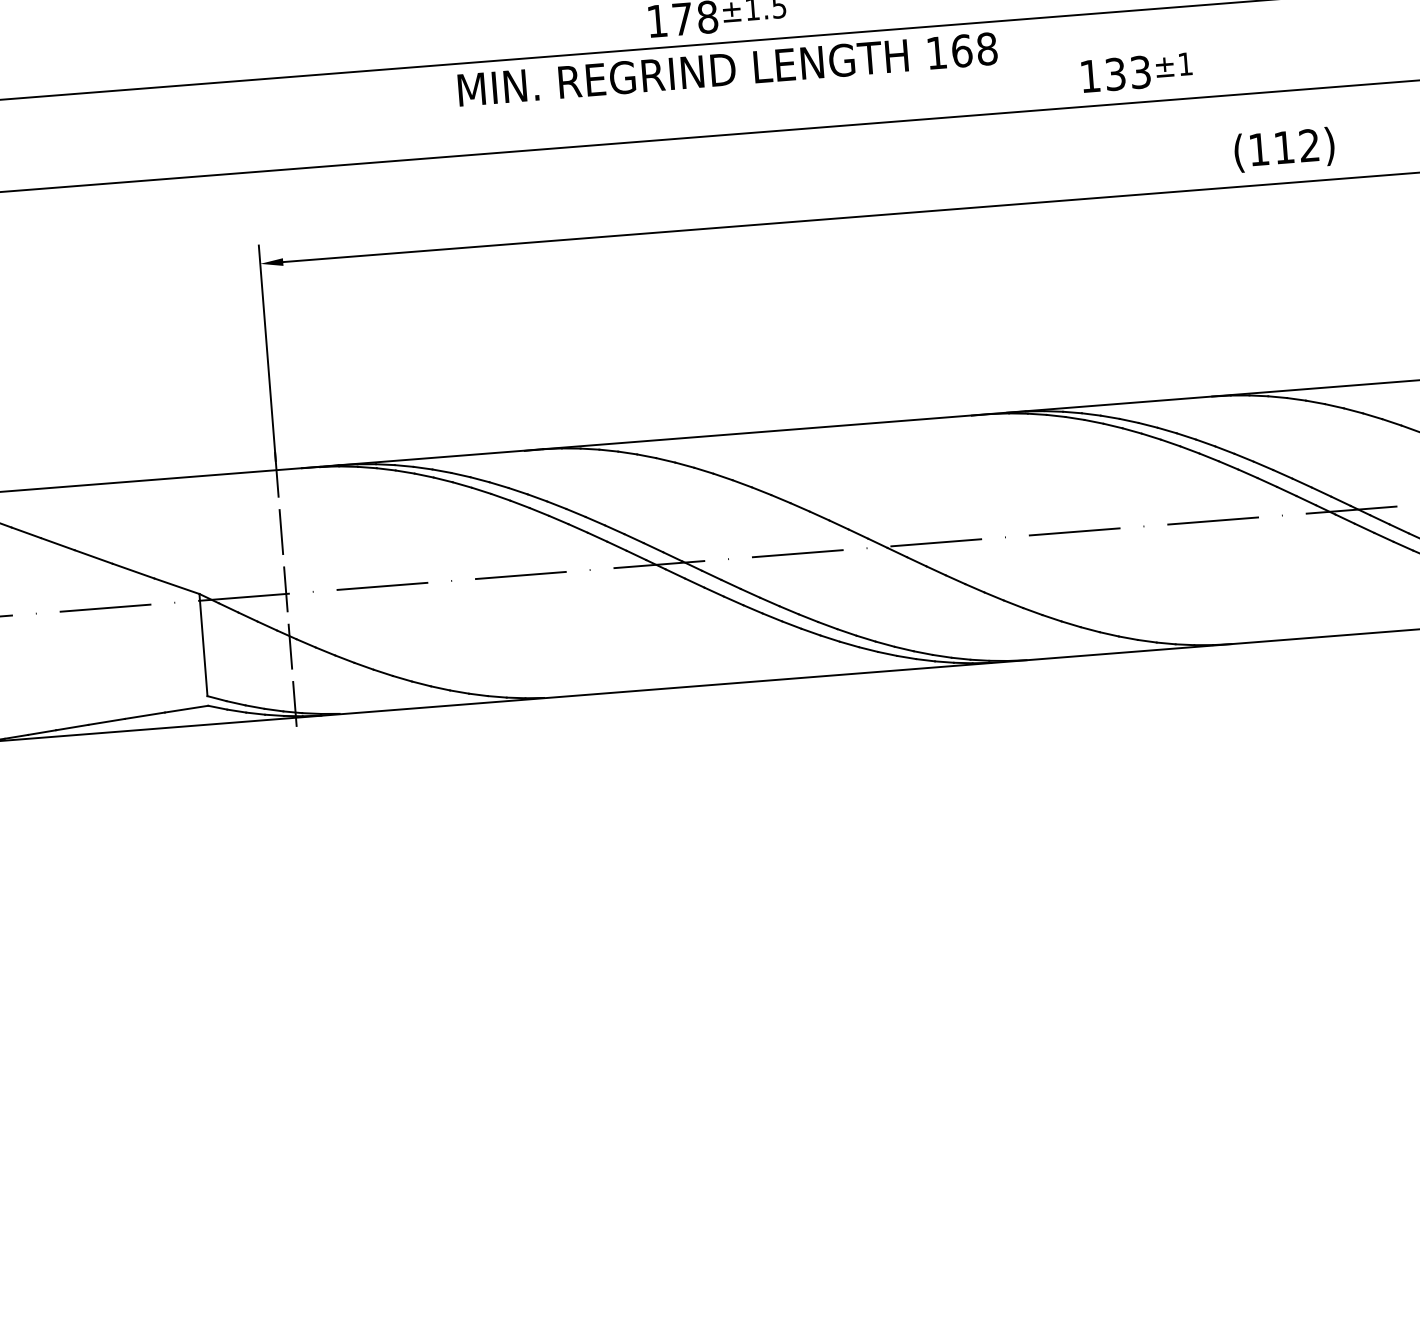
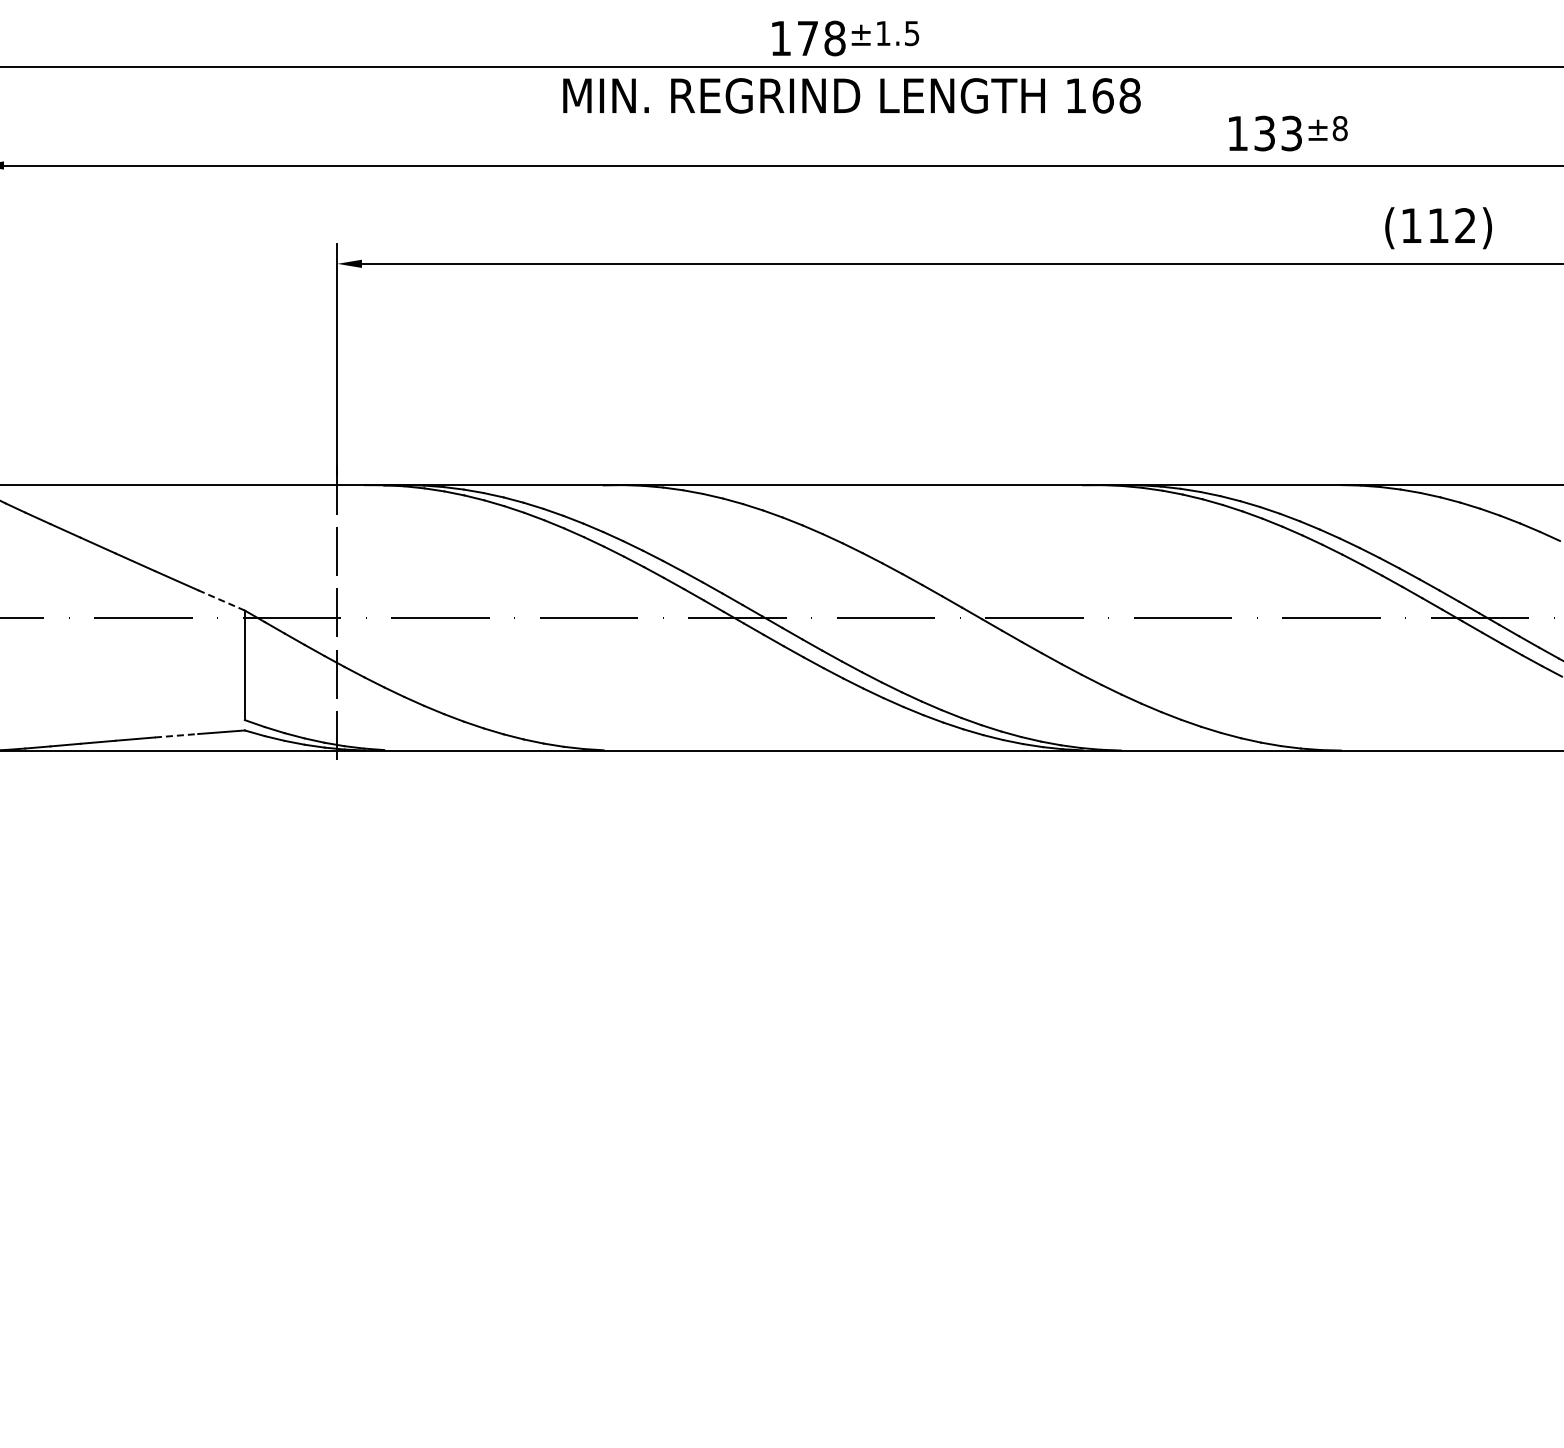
text: (1184, 64) -> (1339, 128), ±1 -> ±8
line: (177, 586) -> (222, 600), solid -> dashed
line: (144, 715) -> (176, 735), solid -> dashed

